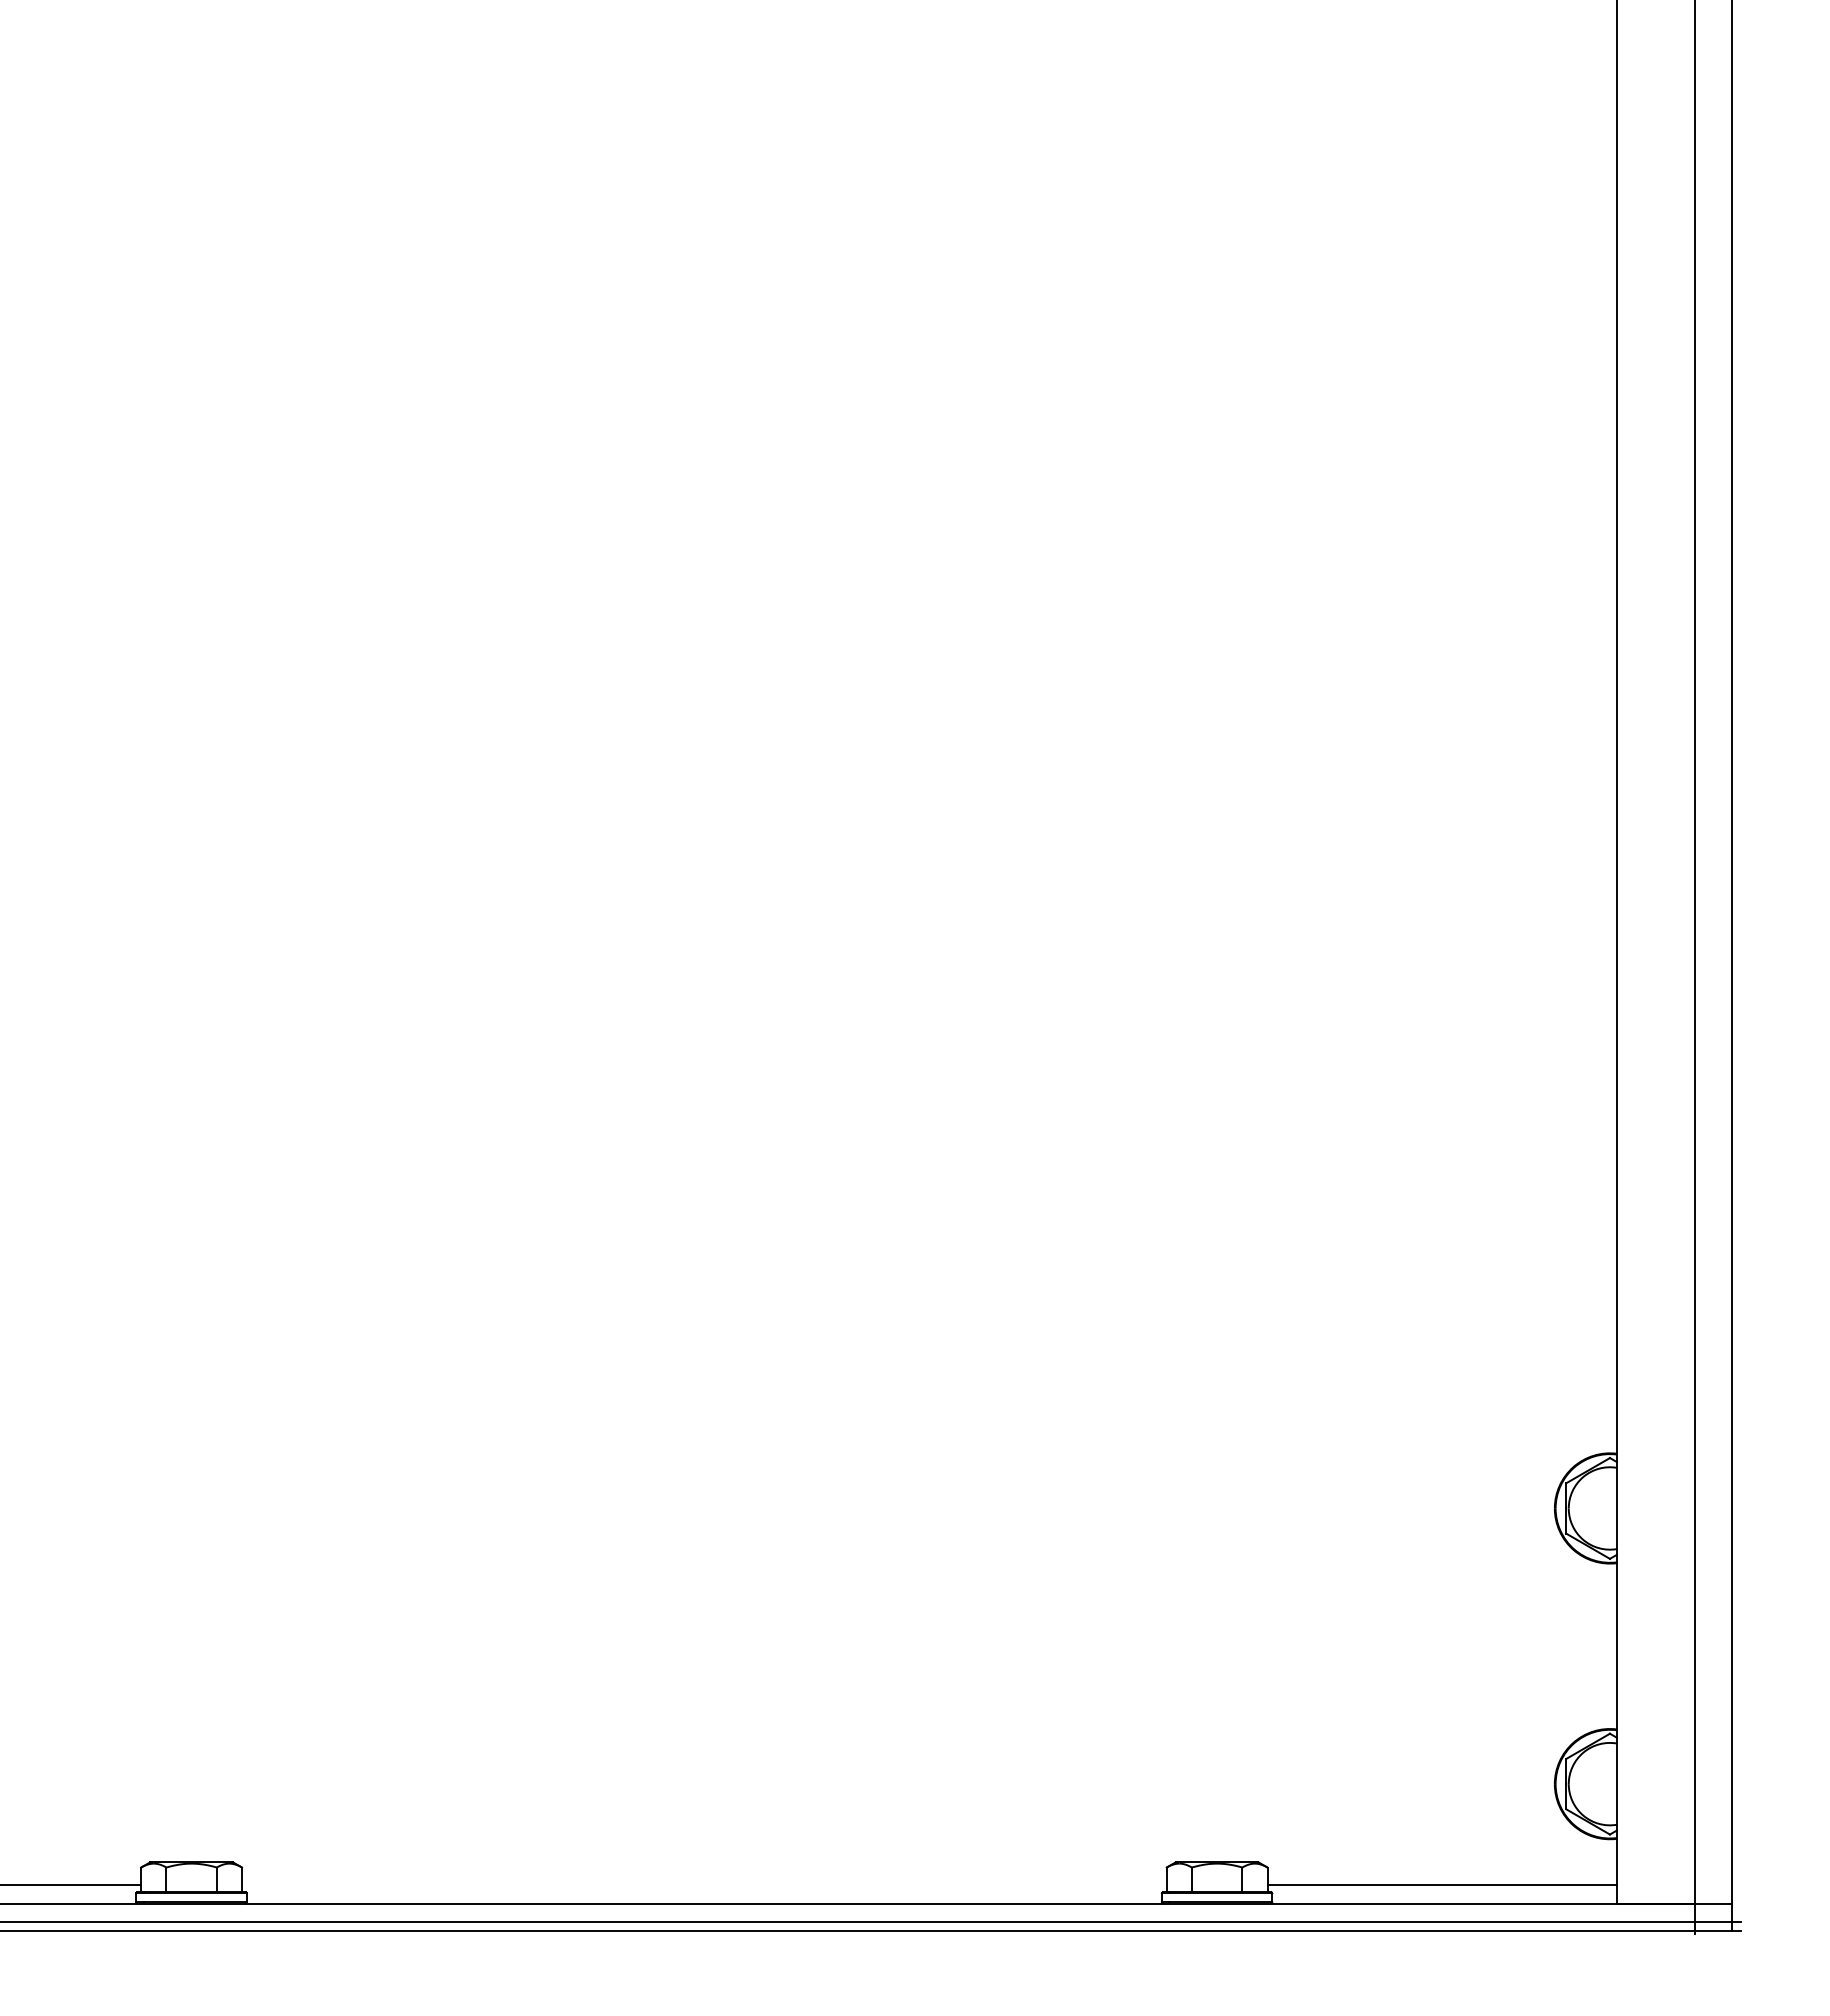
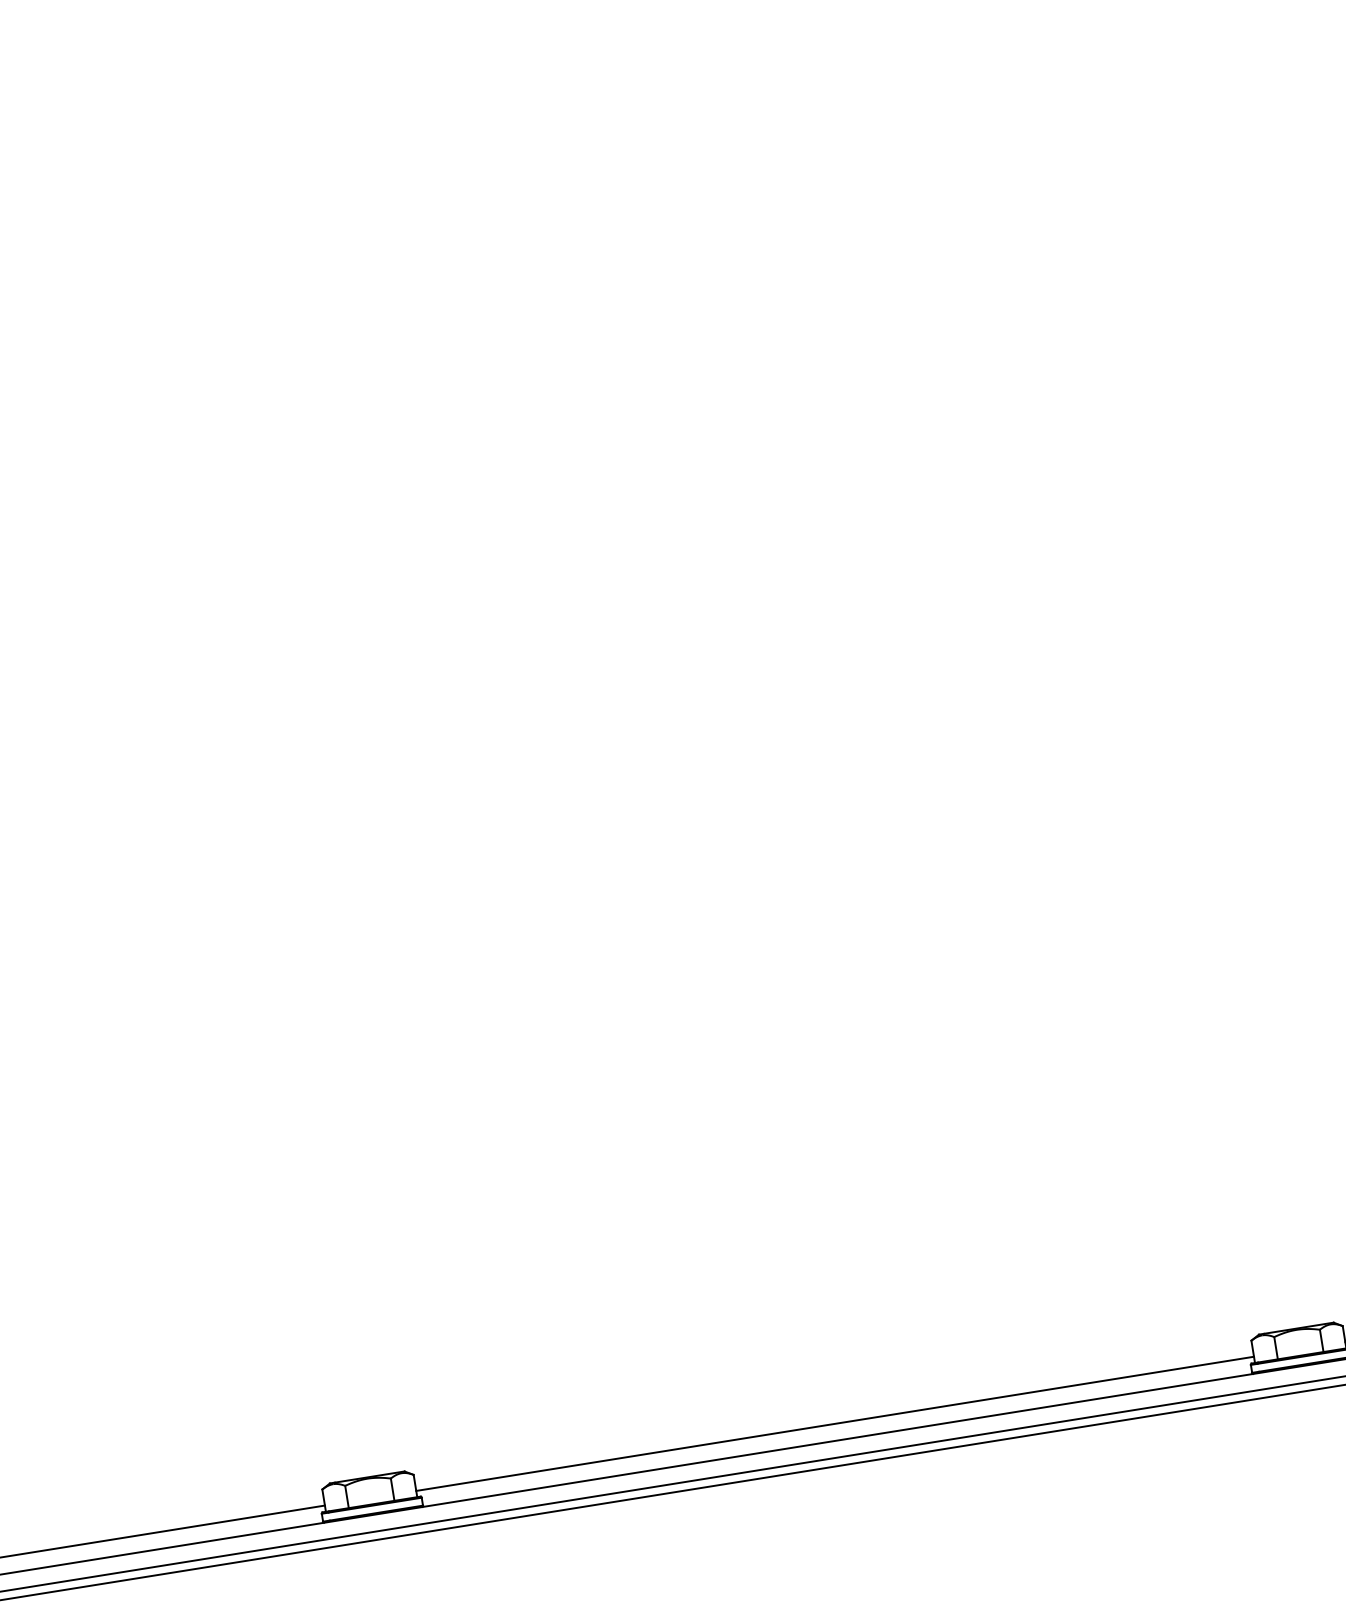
line: (704, 1885) -> (835, 1424), added

